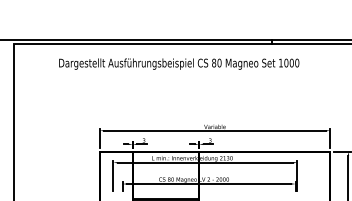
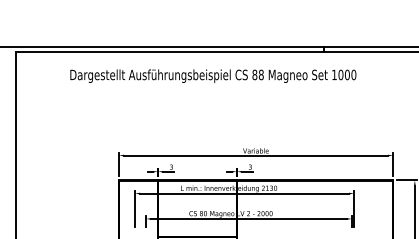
text: (218, 62) -> (260, 74), 80 -> 88

